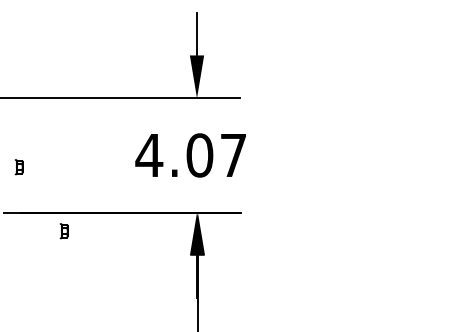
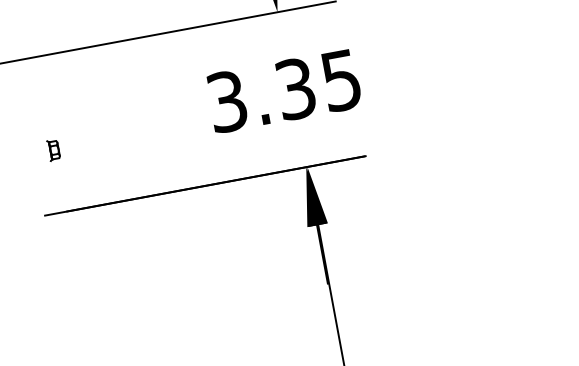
text: (190, 155) -> (283, 91), 4.07 -> 3.35
part: (63, 231) -> (129, 226), removed

